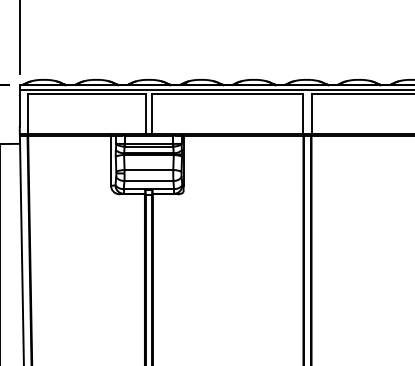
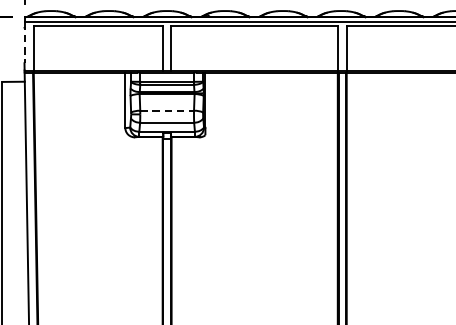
line: (19, 109) -> (24, 43), solid -> dashed
line: (149, 170) -> (167, 111), solid -> dashed

